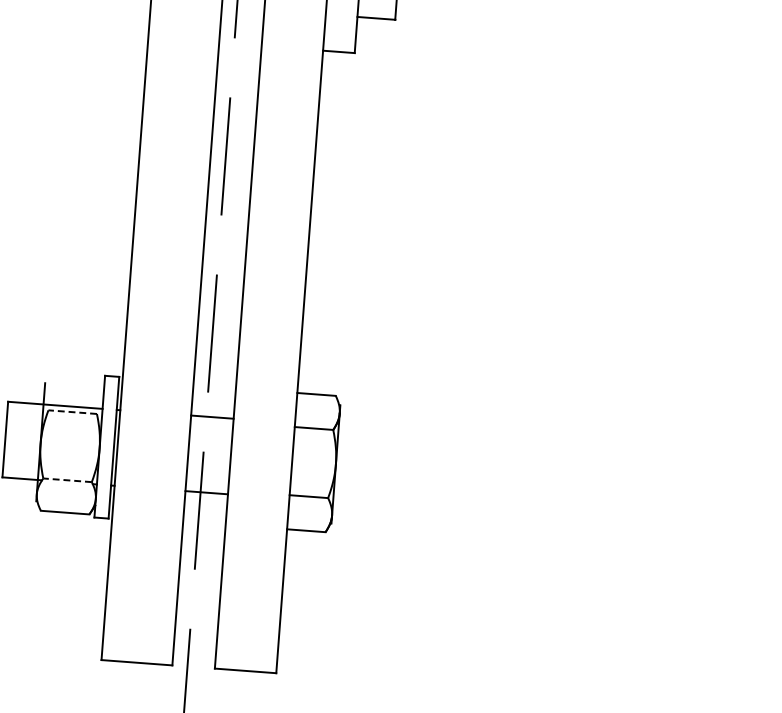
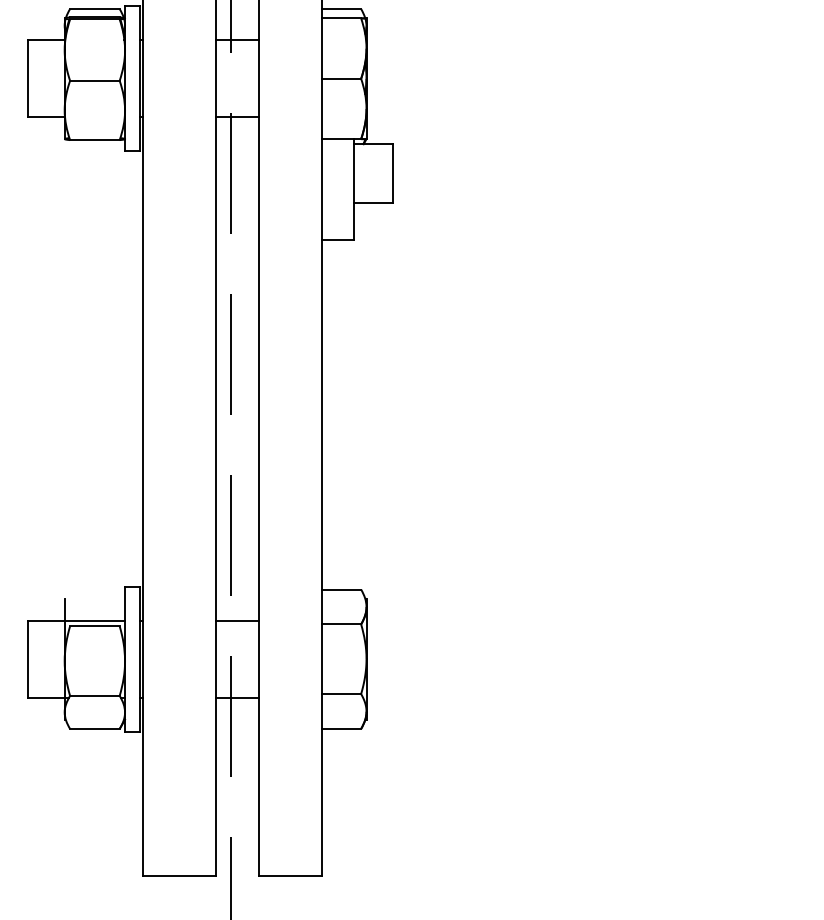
line: (72, 412) -> (94, 626), dashed -> solid
line: (67, 479) -> (94, 695), dashed -> solid

